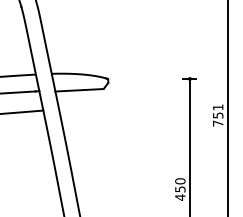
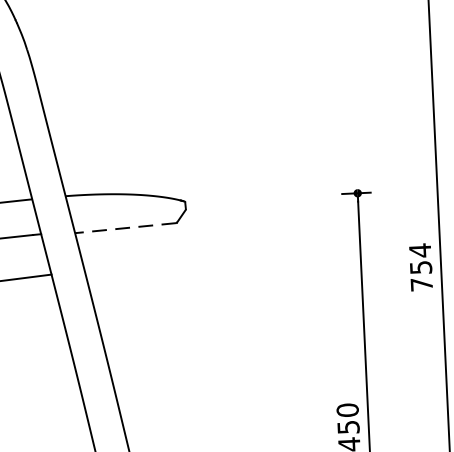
line: (78, 90) -> (123, 228), solid -> dashed
text: (218, 107) -> (420, 250), 751 -> 754

